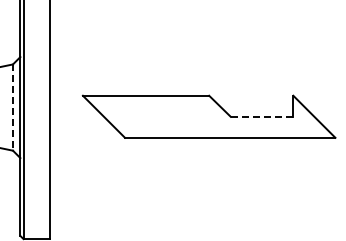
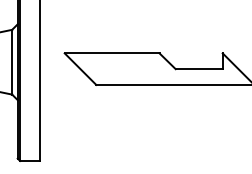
line: (13, 108) -> (12, 62), dashed -> solid
line: (262, 116) -> (199, 68), dashed -> solid

